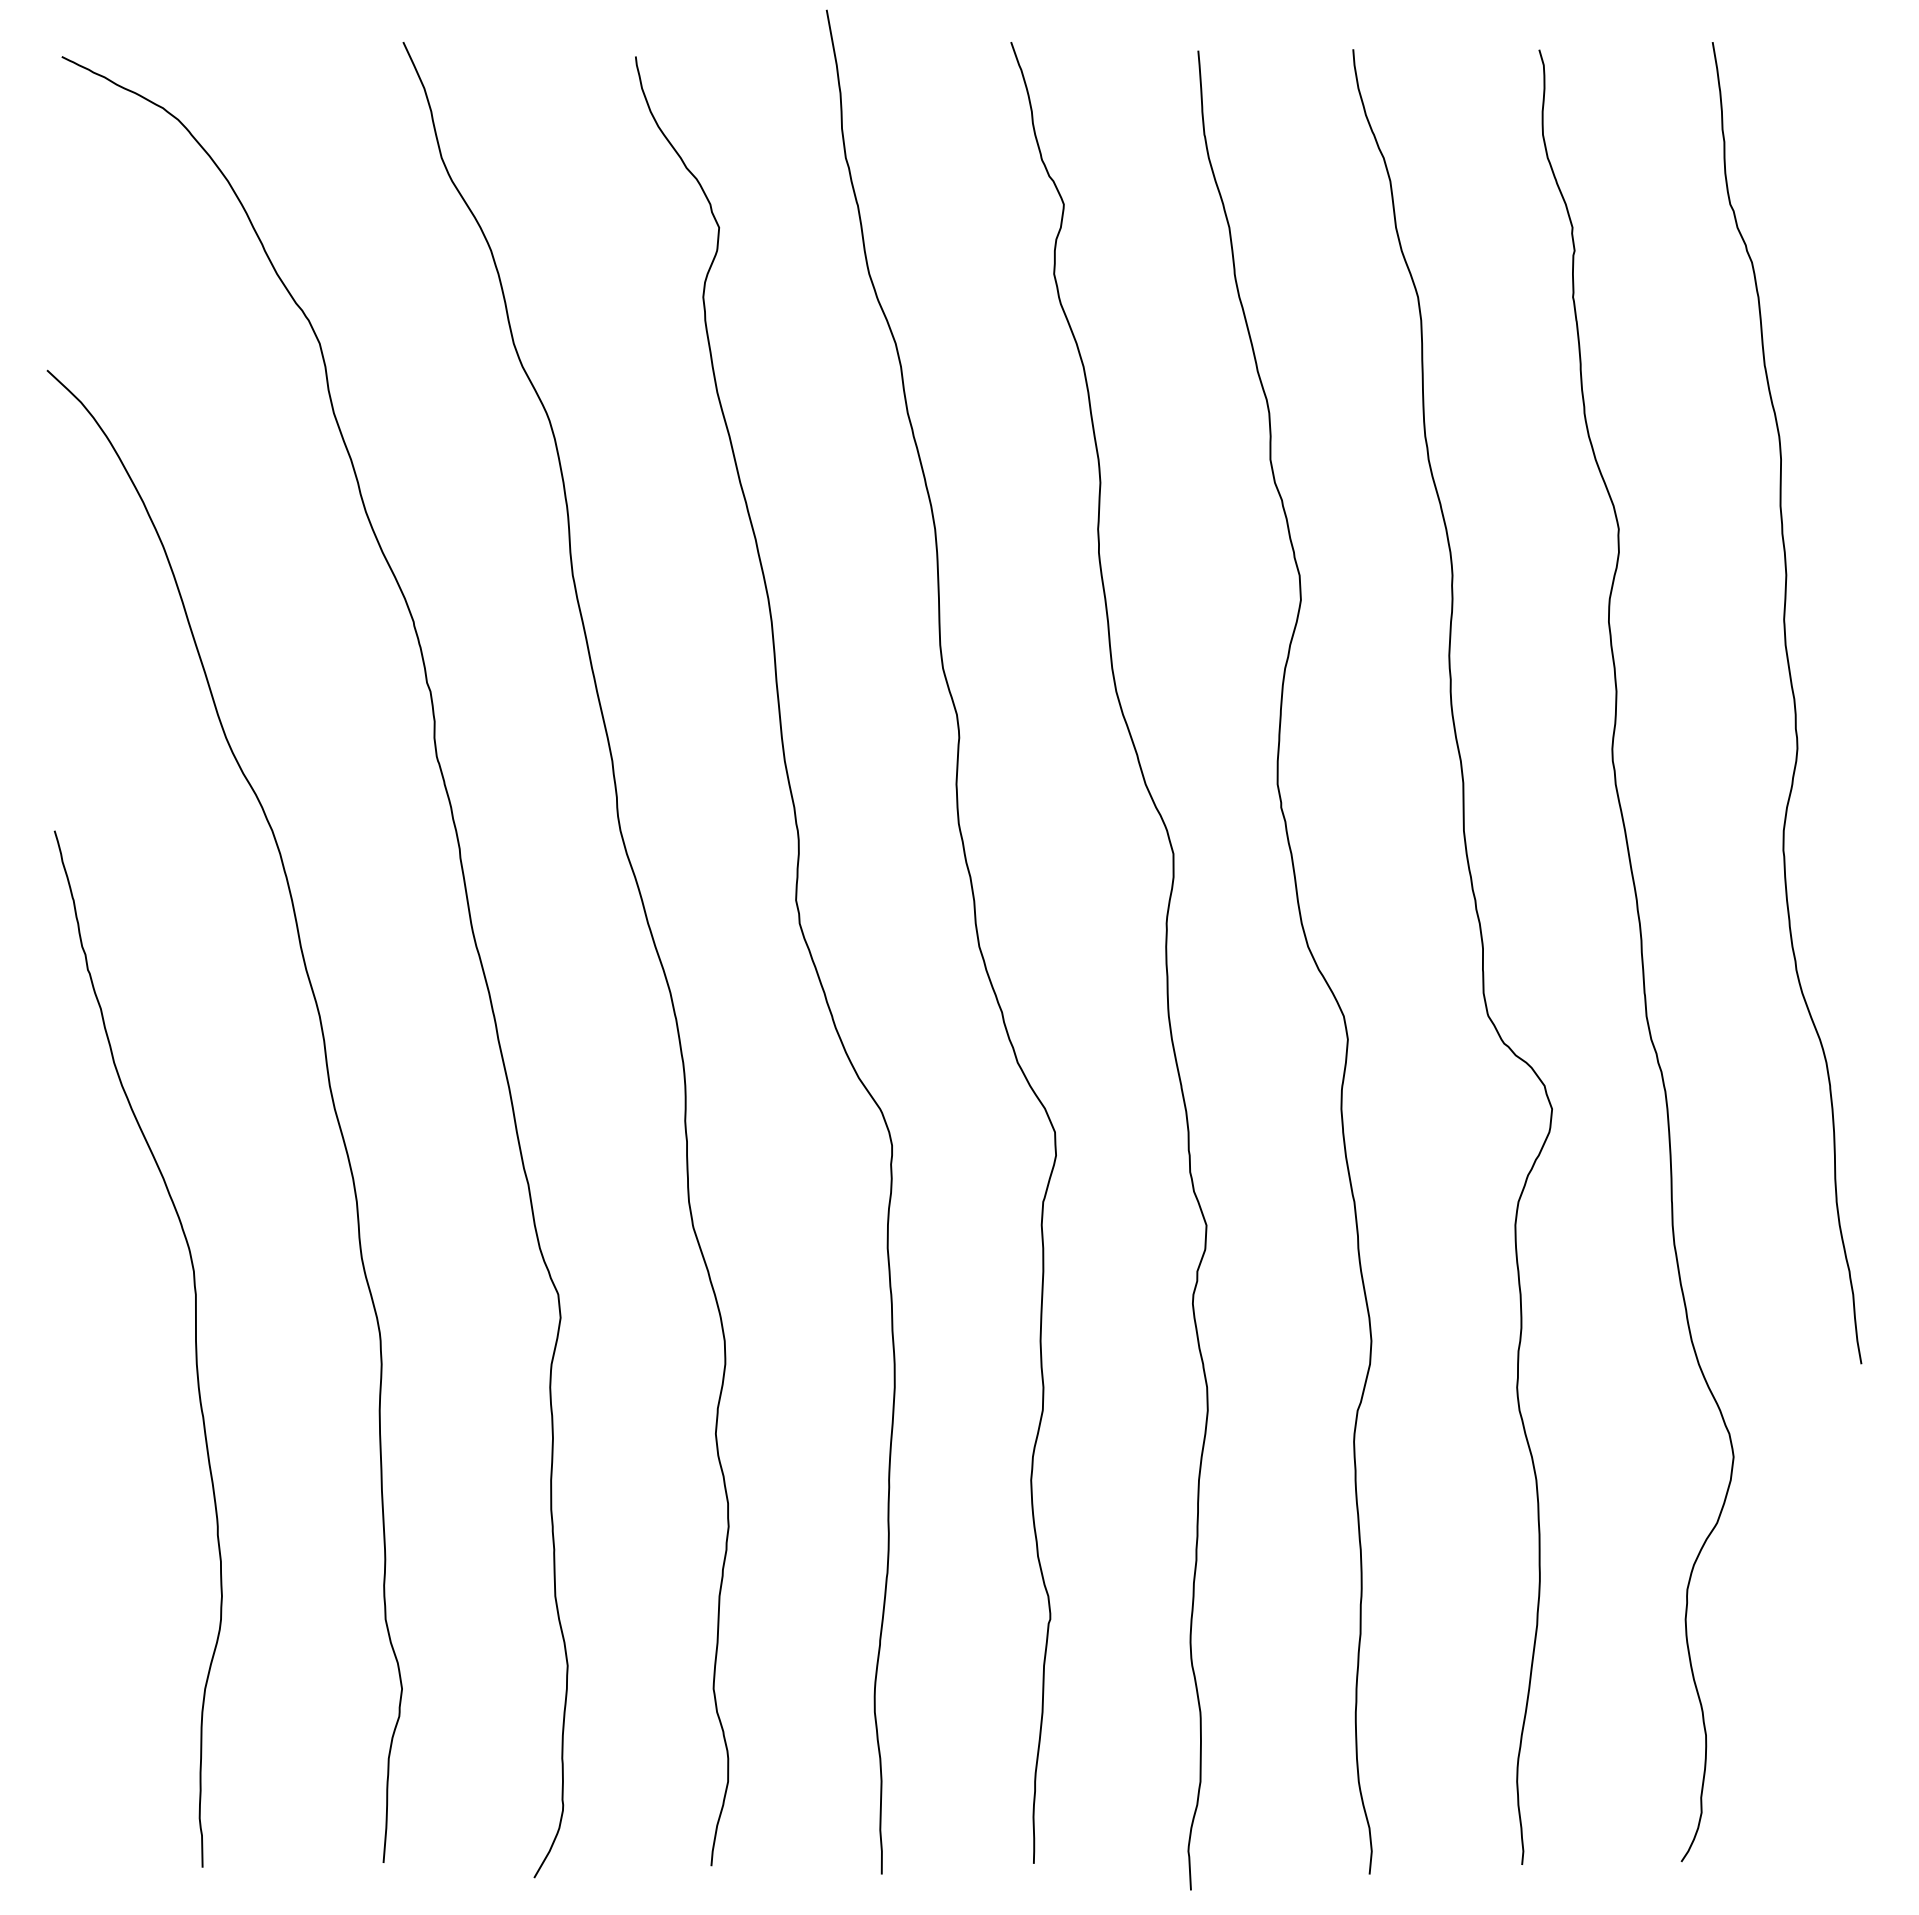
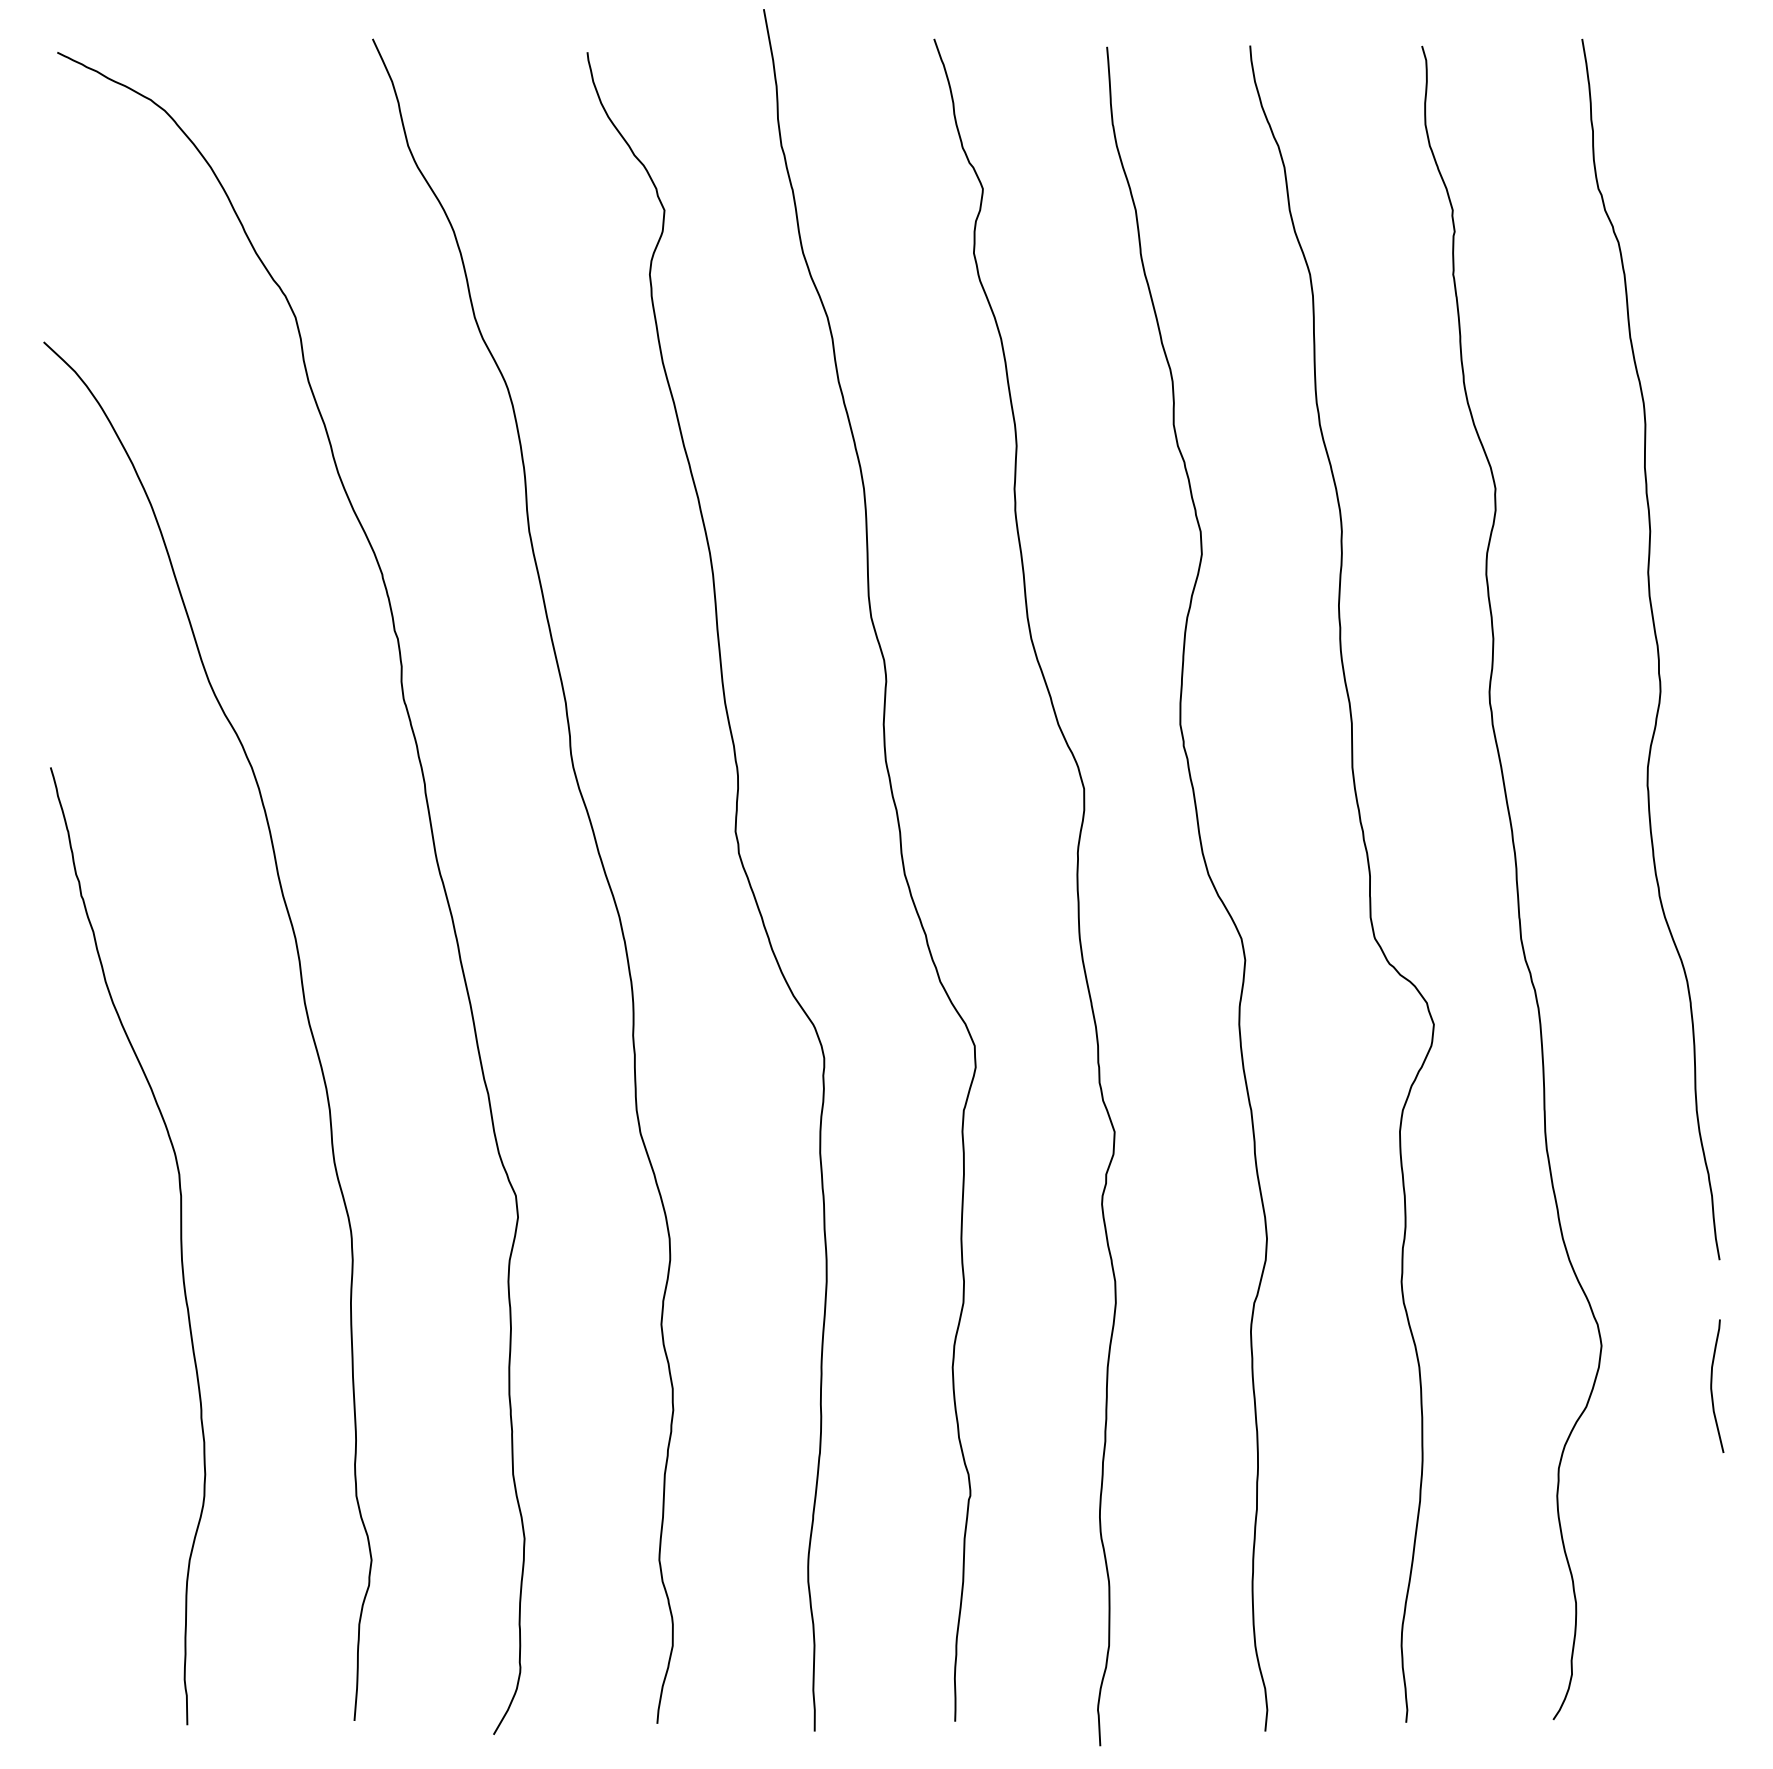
curve: (1853, 1500) -> (1712, 1386), added

